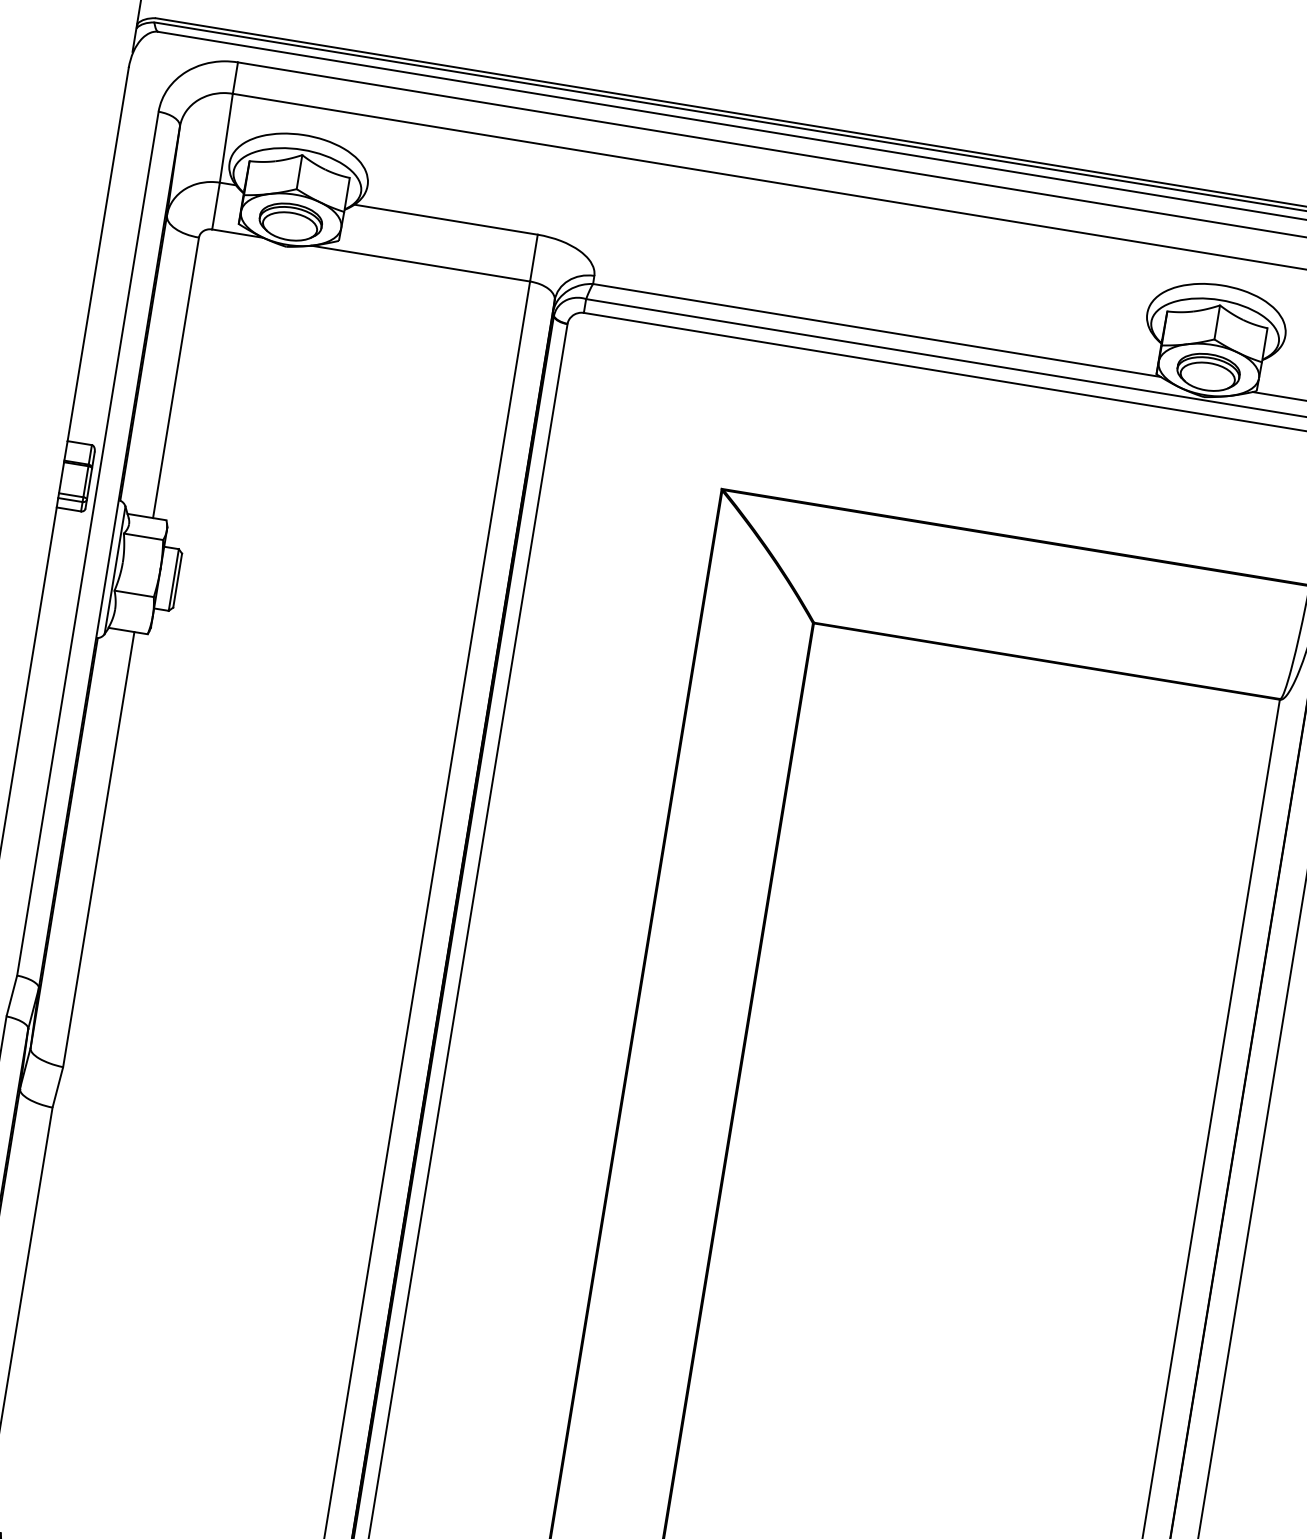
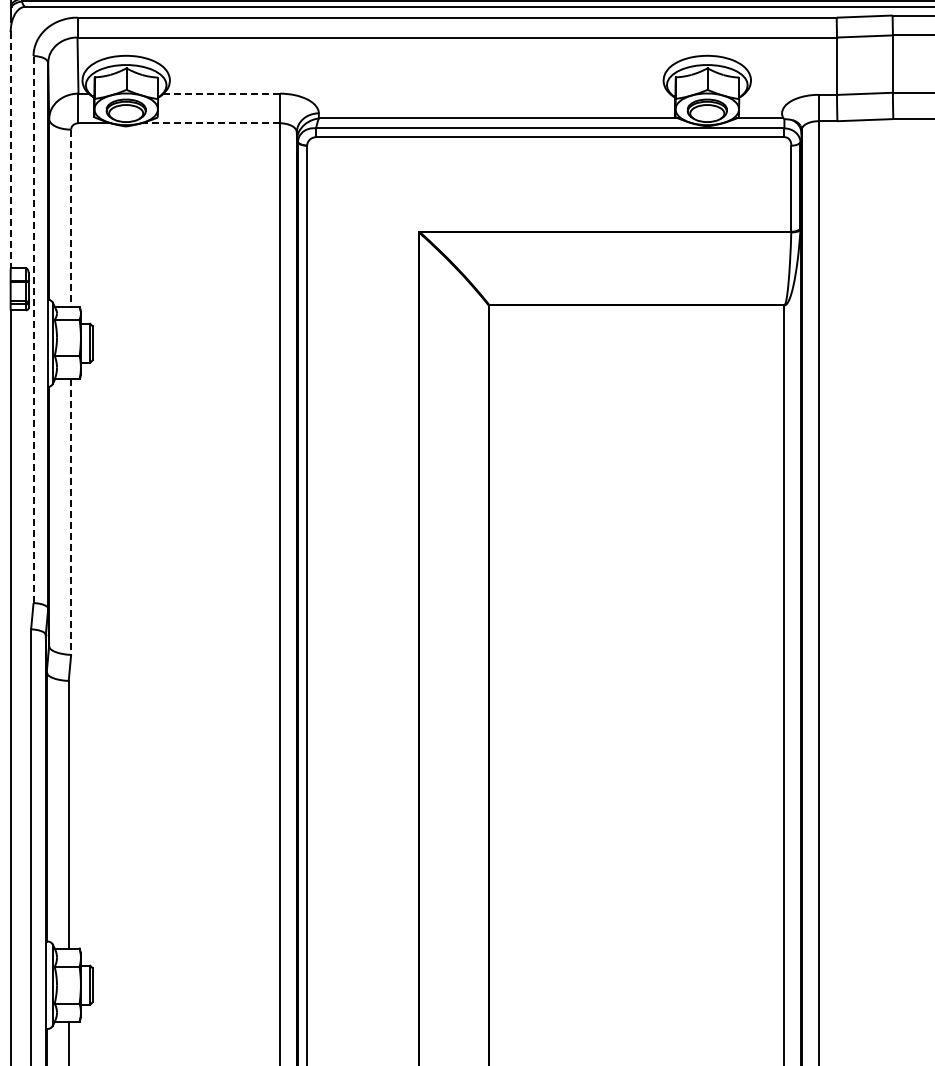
line: (445, 219) -> (221, 93), solid -> dashed
line: (97, 254) -> (10, 150), solid -> dashed
line: (422, 264) -> (211, 123), solid -> dashed
line: (176, 378) -> (71, 218), solid -> dashed
line: (87, 543) -> (33, 329), solid -> dashed
line: (99, 850) -> (71, 517), solid -> dashed

